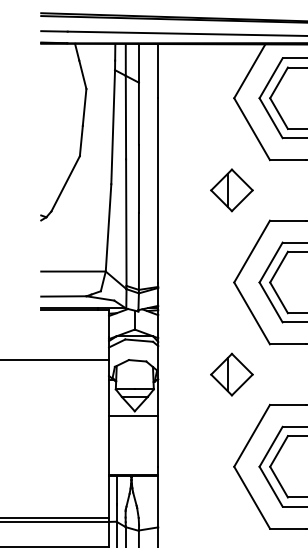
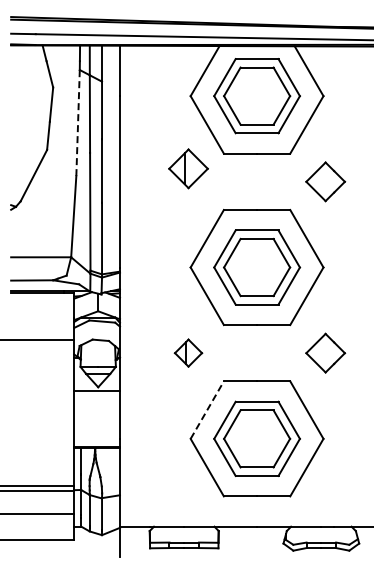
line: (113, 126) -> (78, 122), solid -> dashed
part: (231, 190) -> (188, 168), moved
part: (231, 373) -> (188, 352), size x0.7
line: (252, 435) -> (207, 409), solid -> dashed

